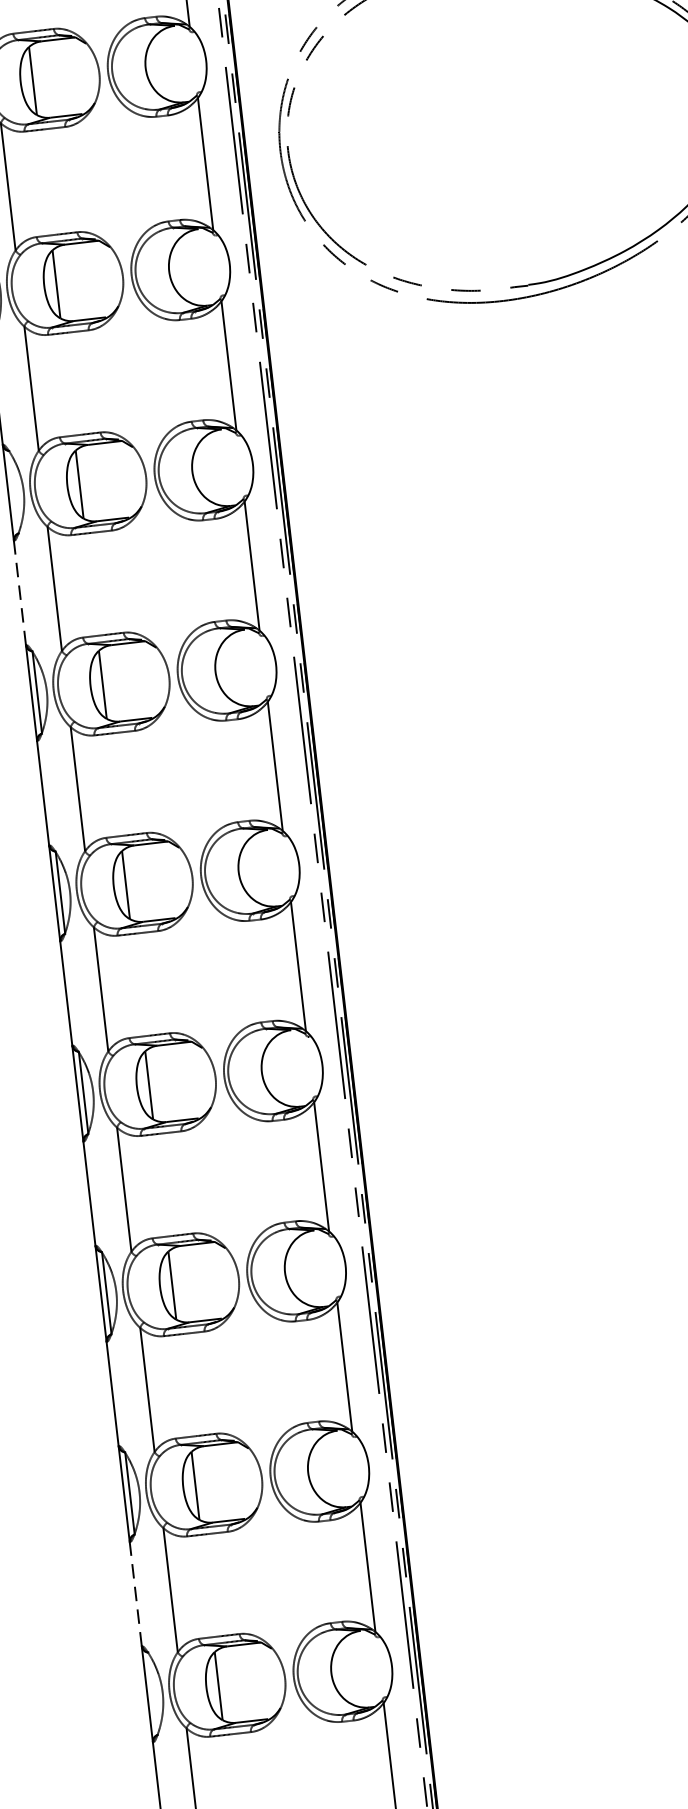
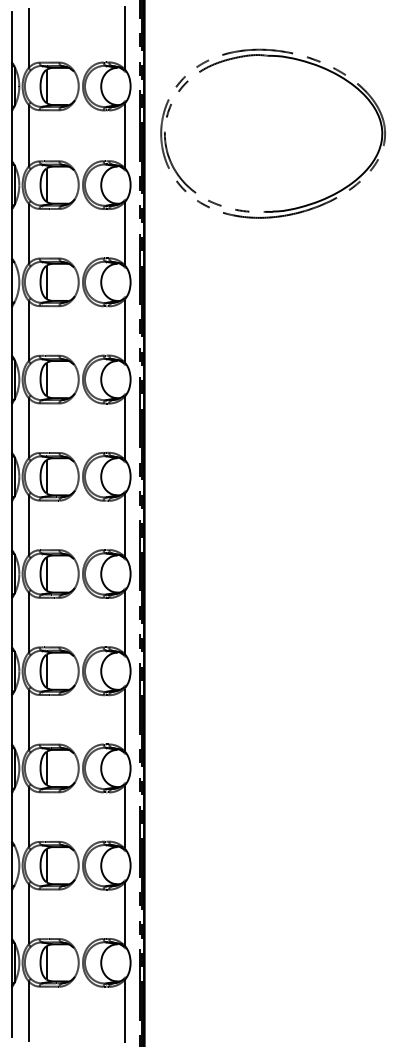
line: (19, 592) -> (11, 330), dashed -> solid
line: (134, 1593) -> (11, 816), dashed -> solid

